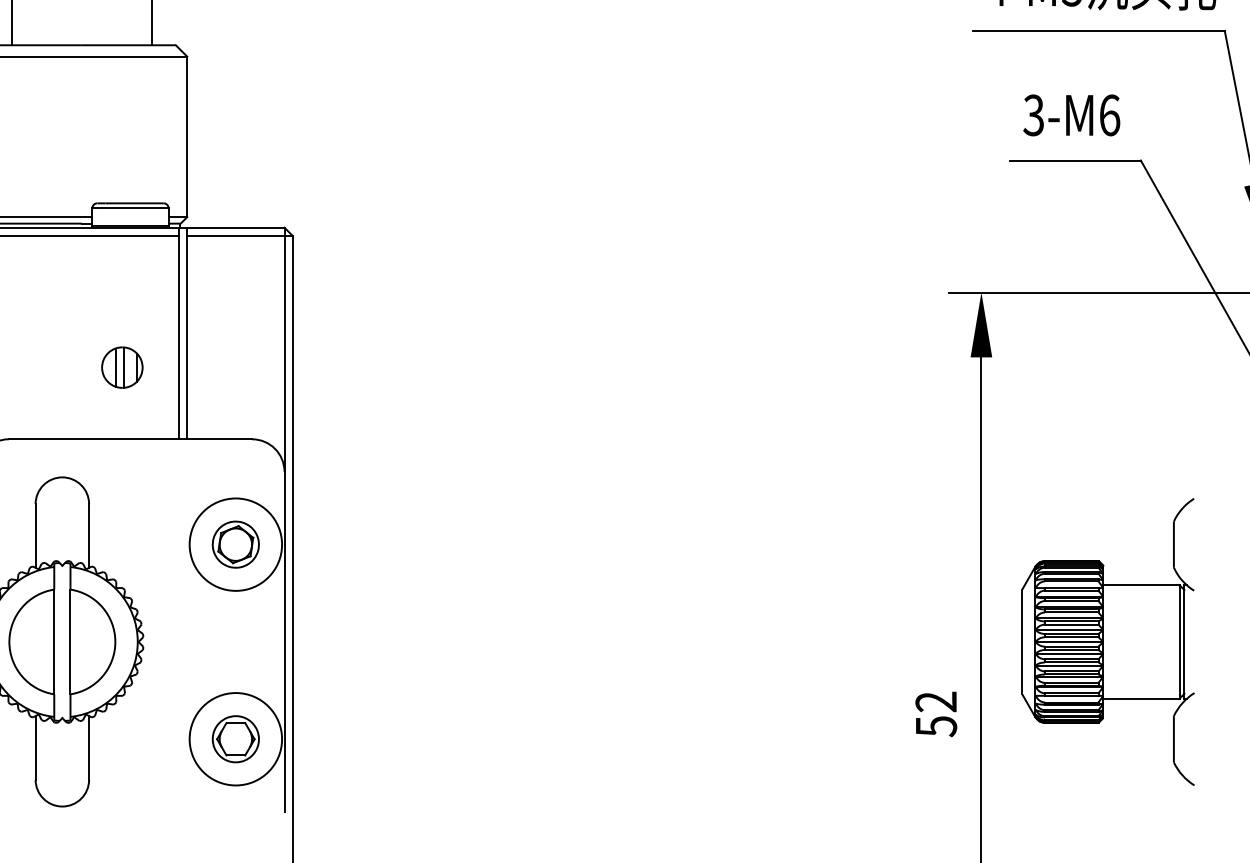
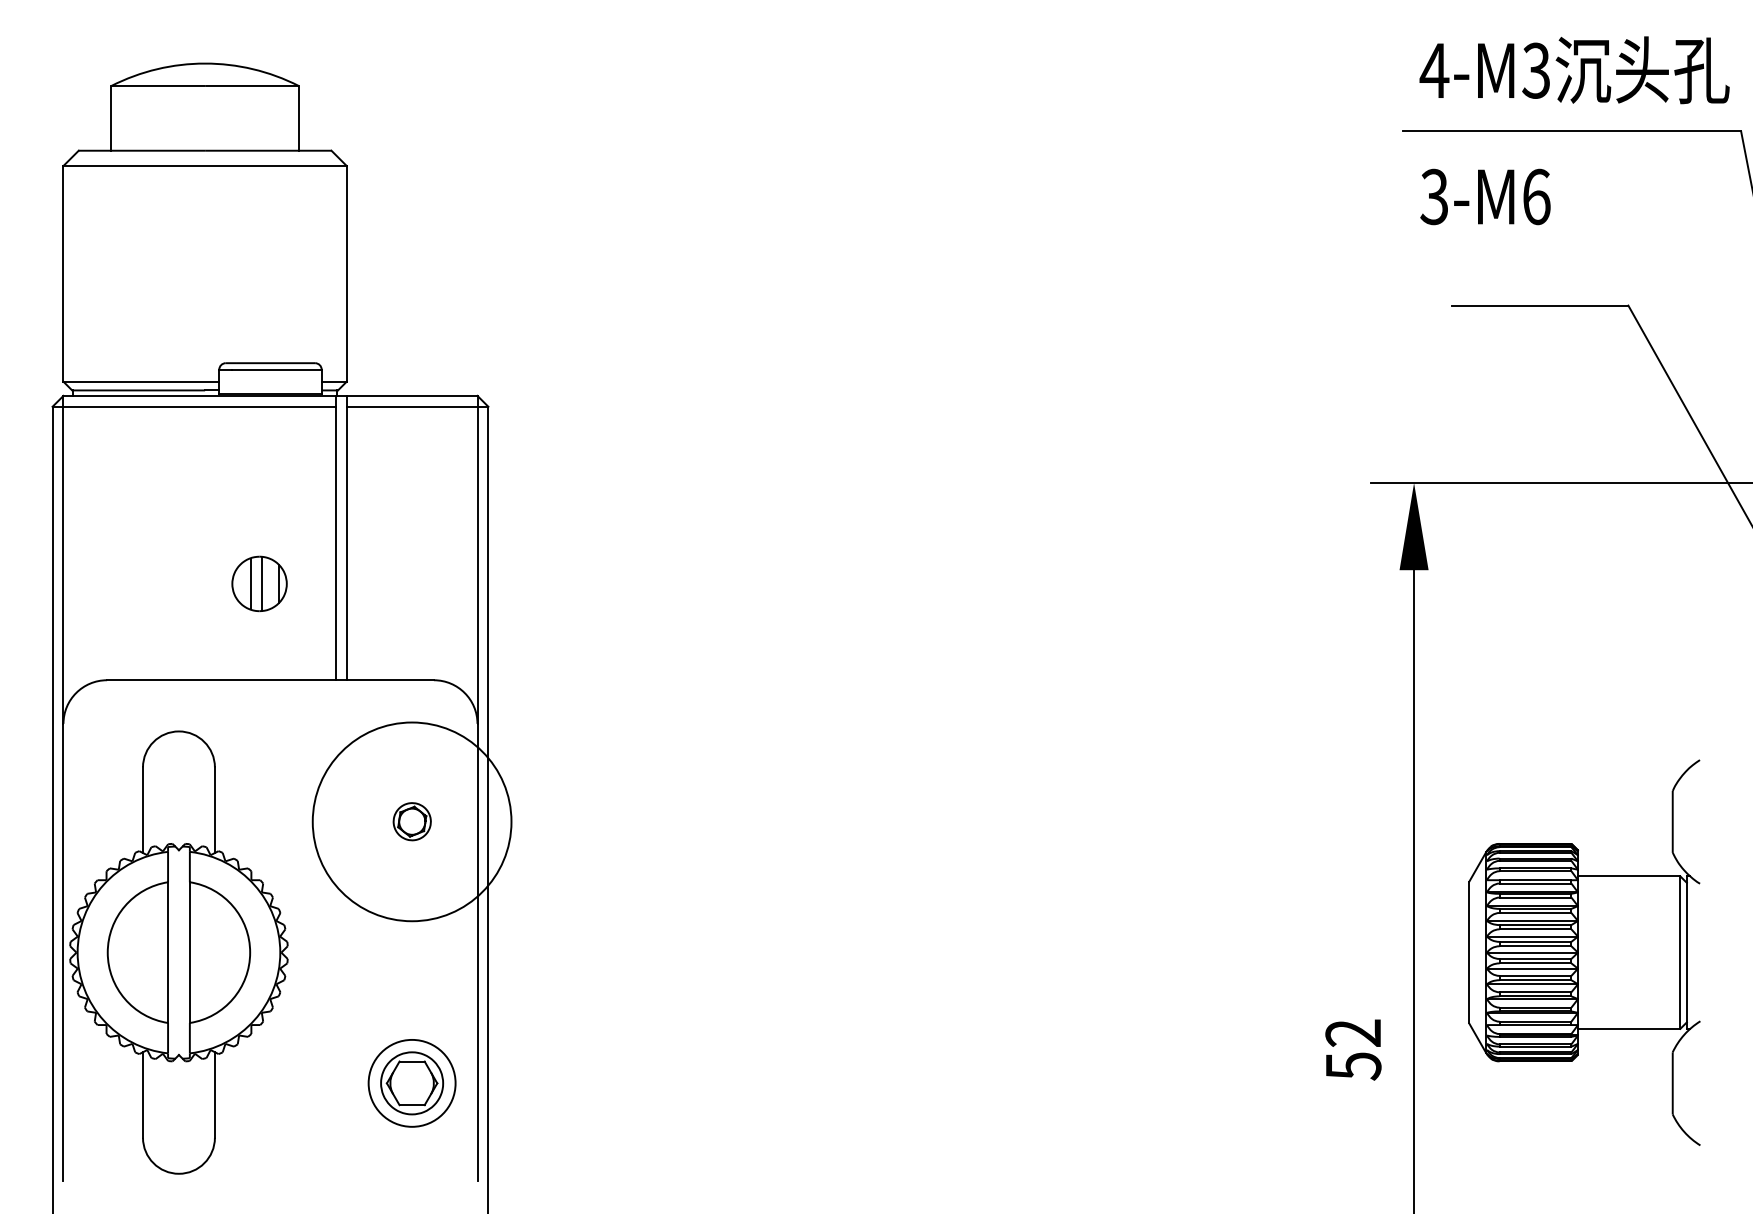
text: (1071, 115) -> (1485, 196), moved
circle: (236, 544) -> (412, 821), size x1.6
part: (236, 544) -> (412, 821), size x0.6
circle: (236, 739) -> (412, 1083), size x0.7

